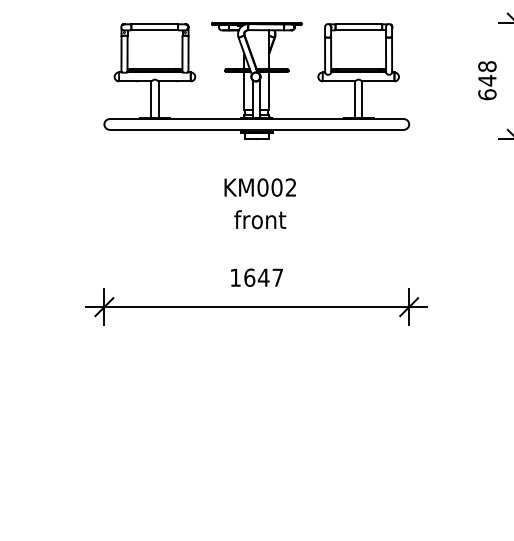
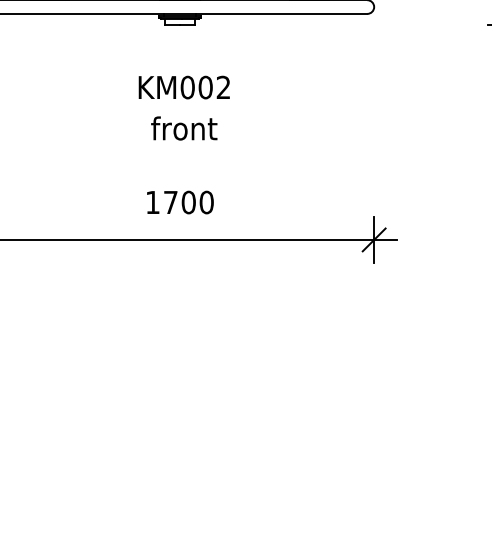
text: (263, 277) -> (188, 202), 1647 -> 1700

